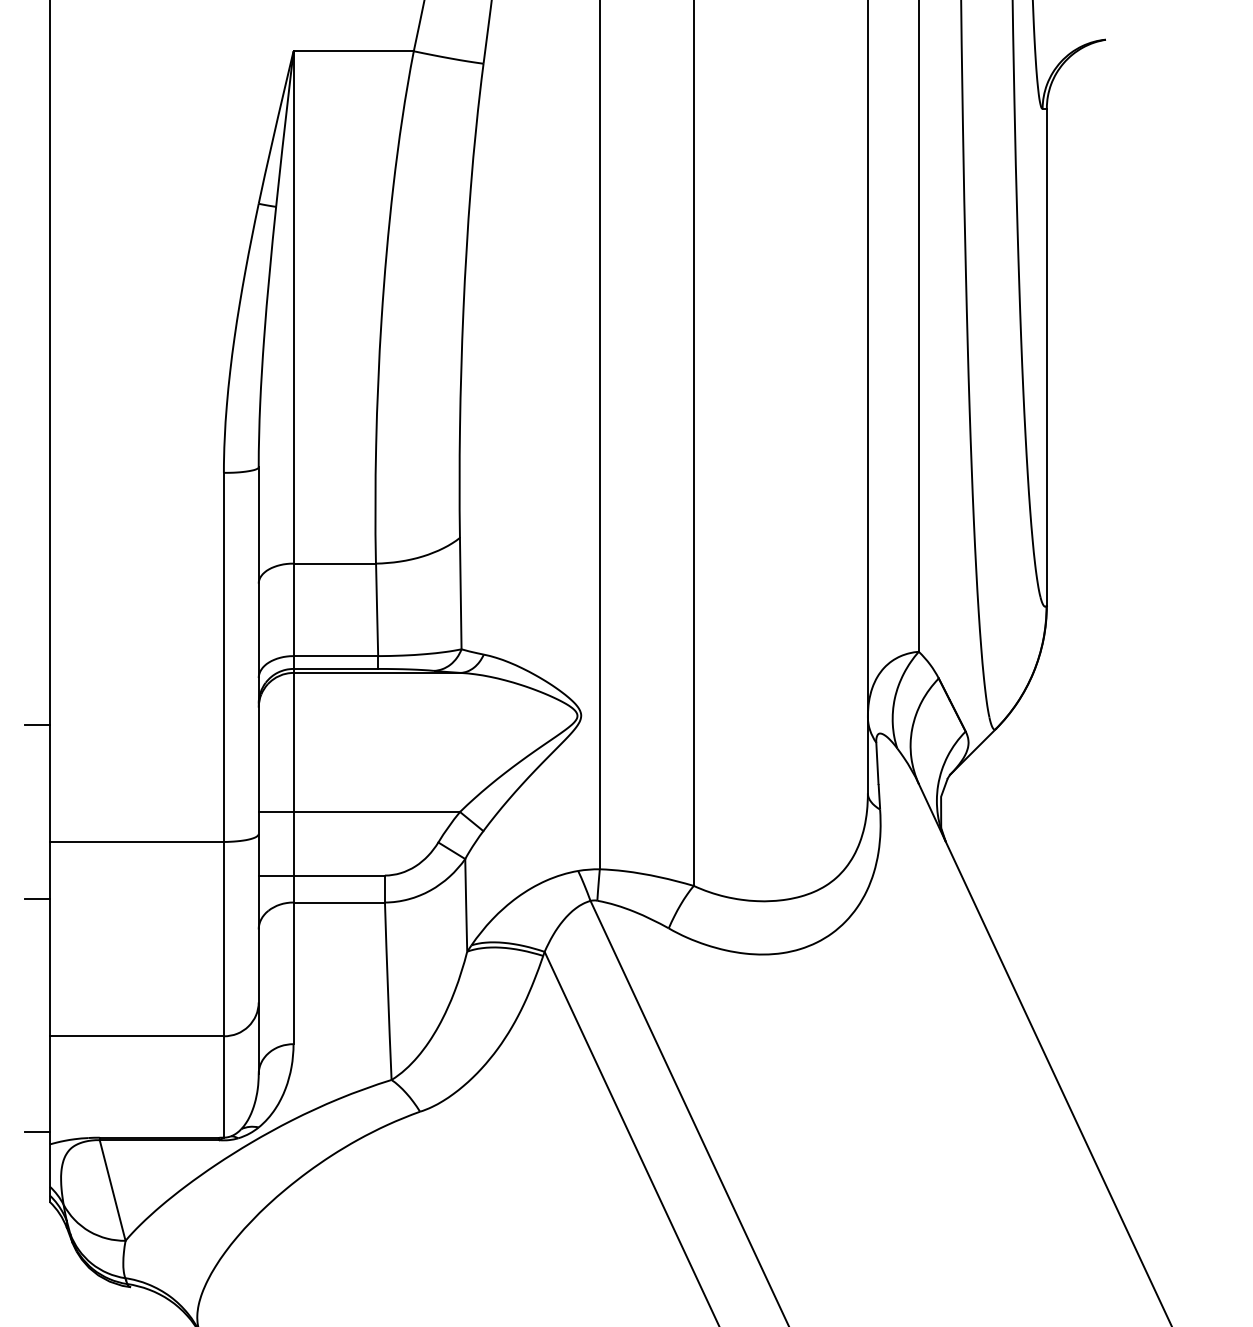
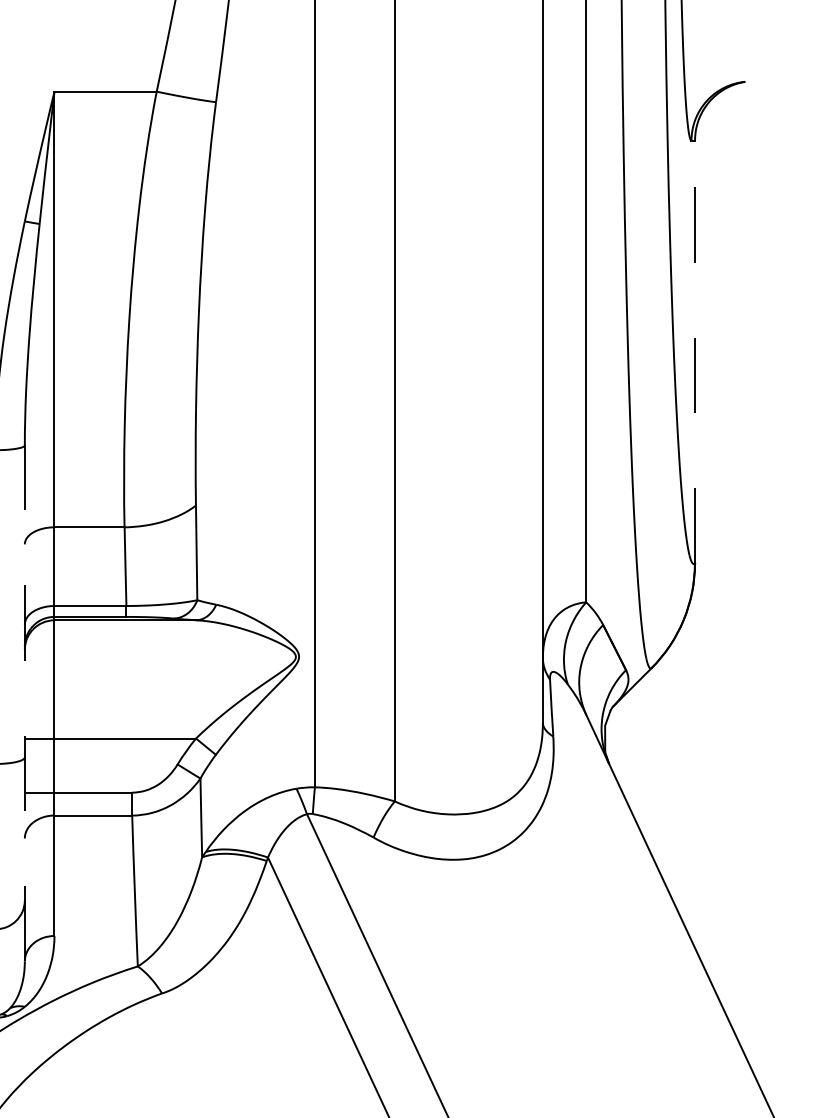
line: (1046, 357) -> (694, 352), solid -> dashed
line: (258, 770) -> (24, 703), solid -> dashed

